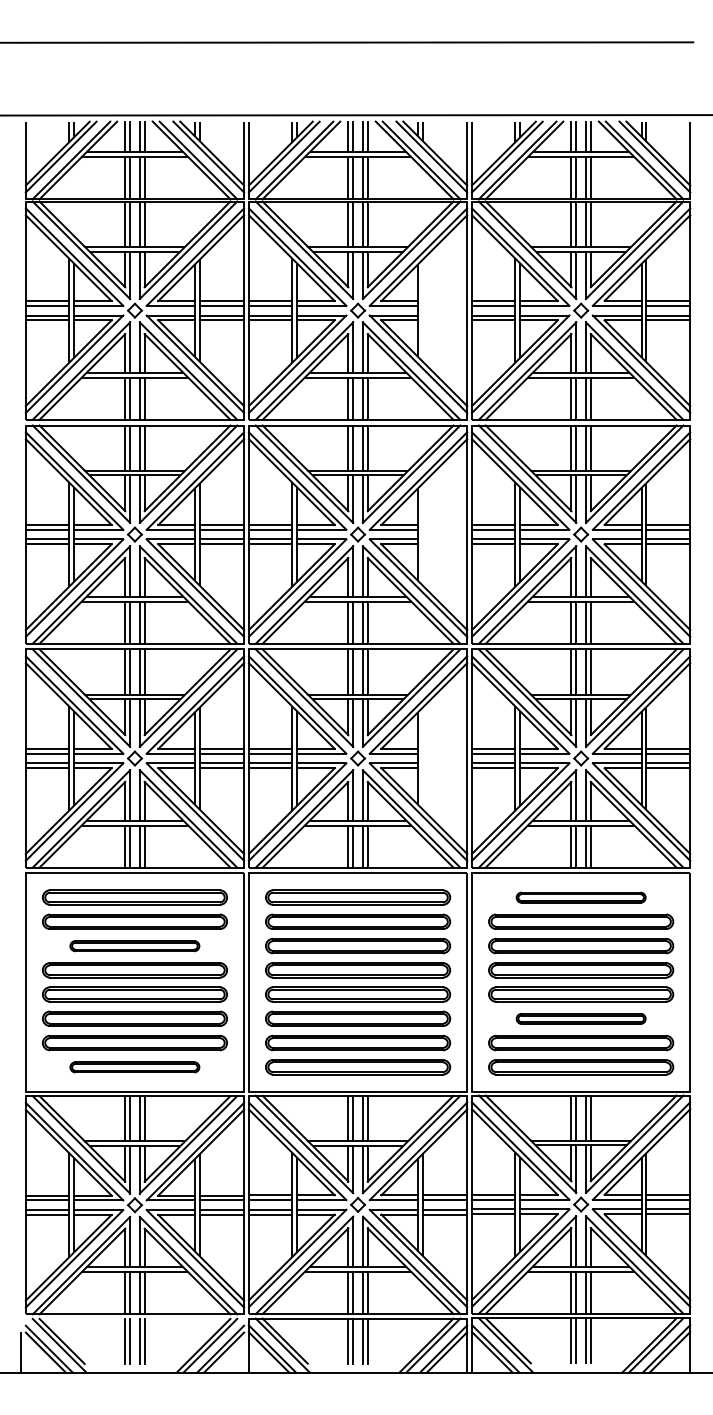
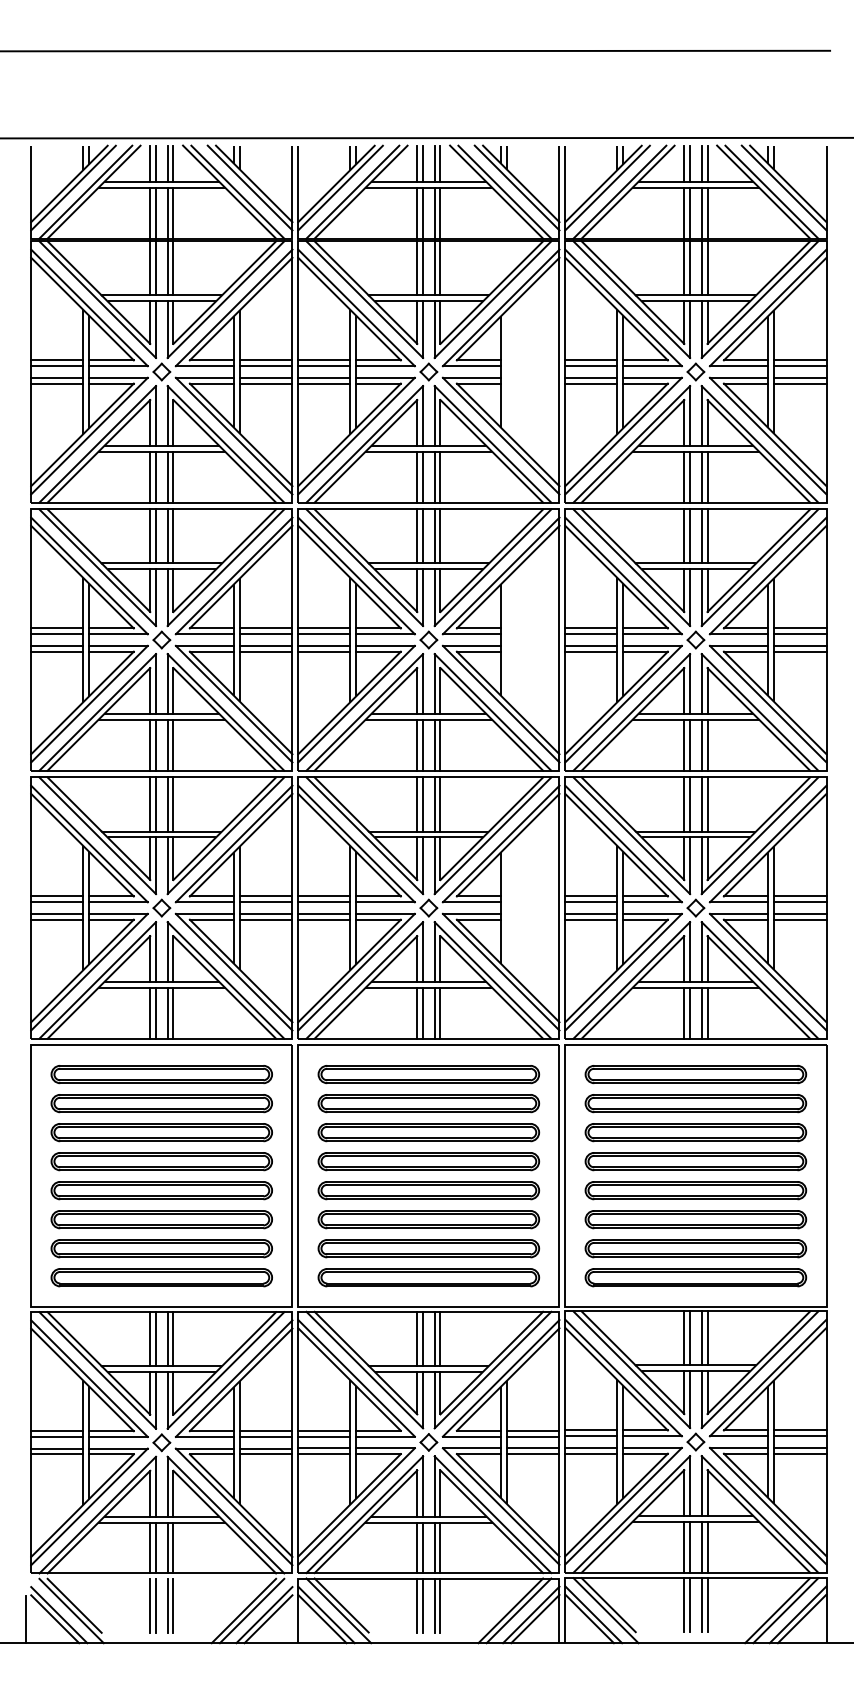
part: (580, 897) -> (695, 1074), size x1.43
part: (134, 946) -> (161, 1132), size x1.43
part: (580, 1018) -> (695, 1219), size x1.43
part: (134, 1067) -> (161, 1277), size x1.43

